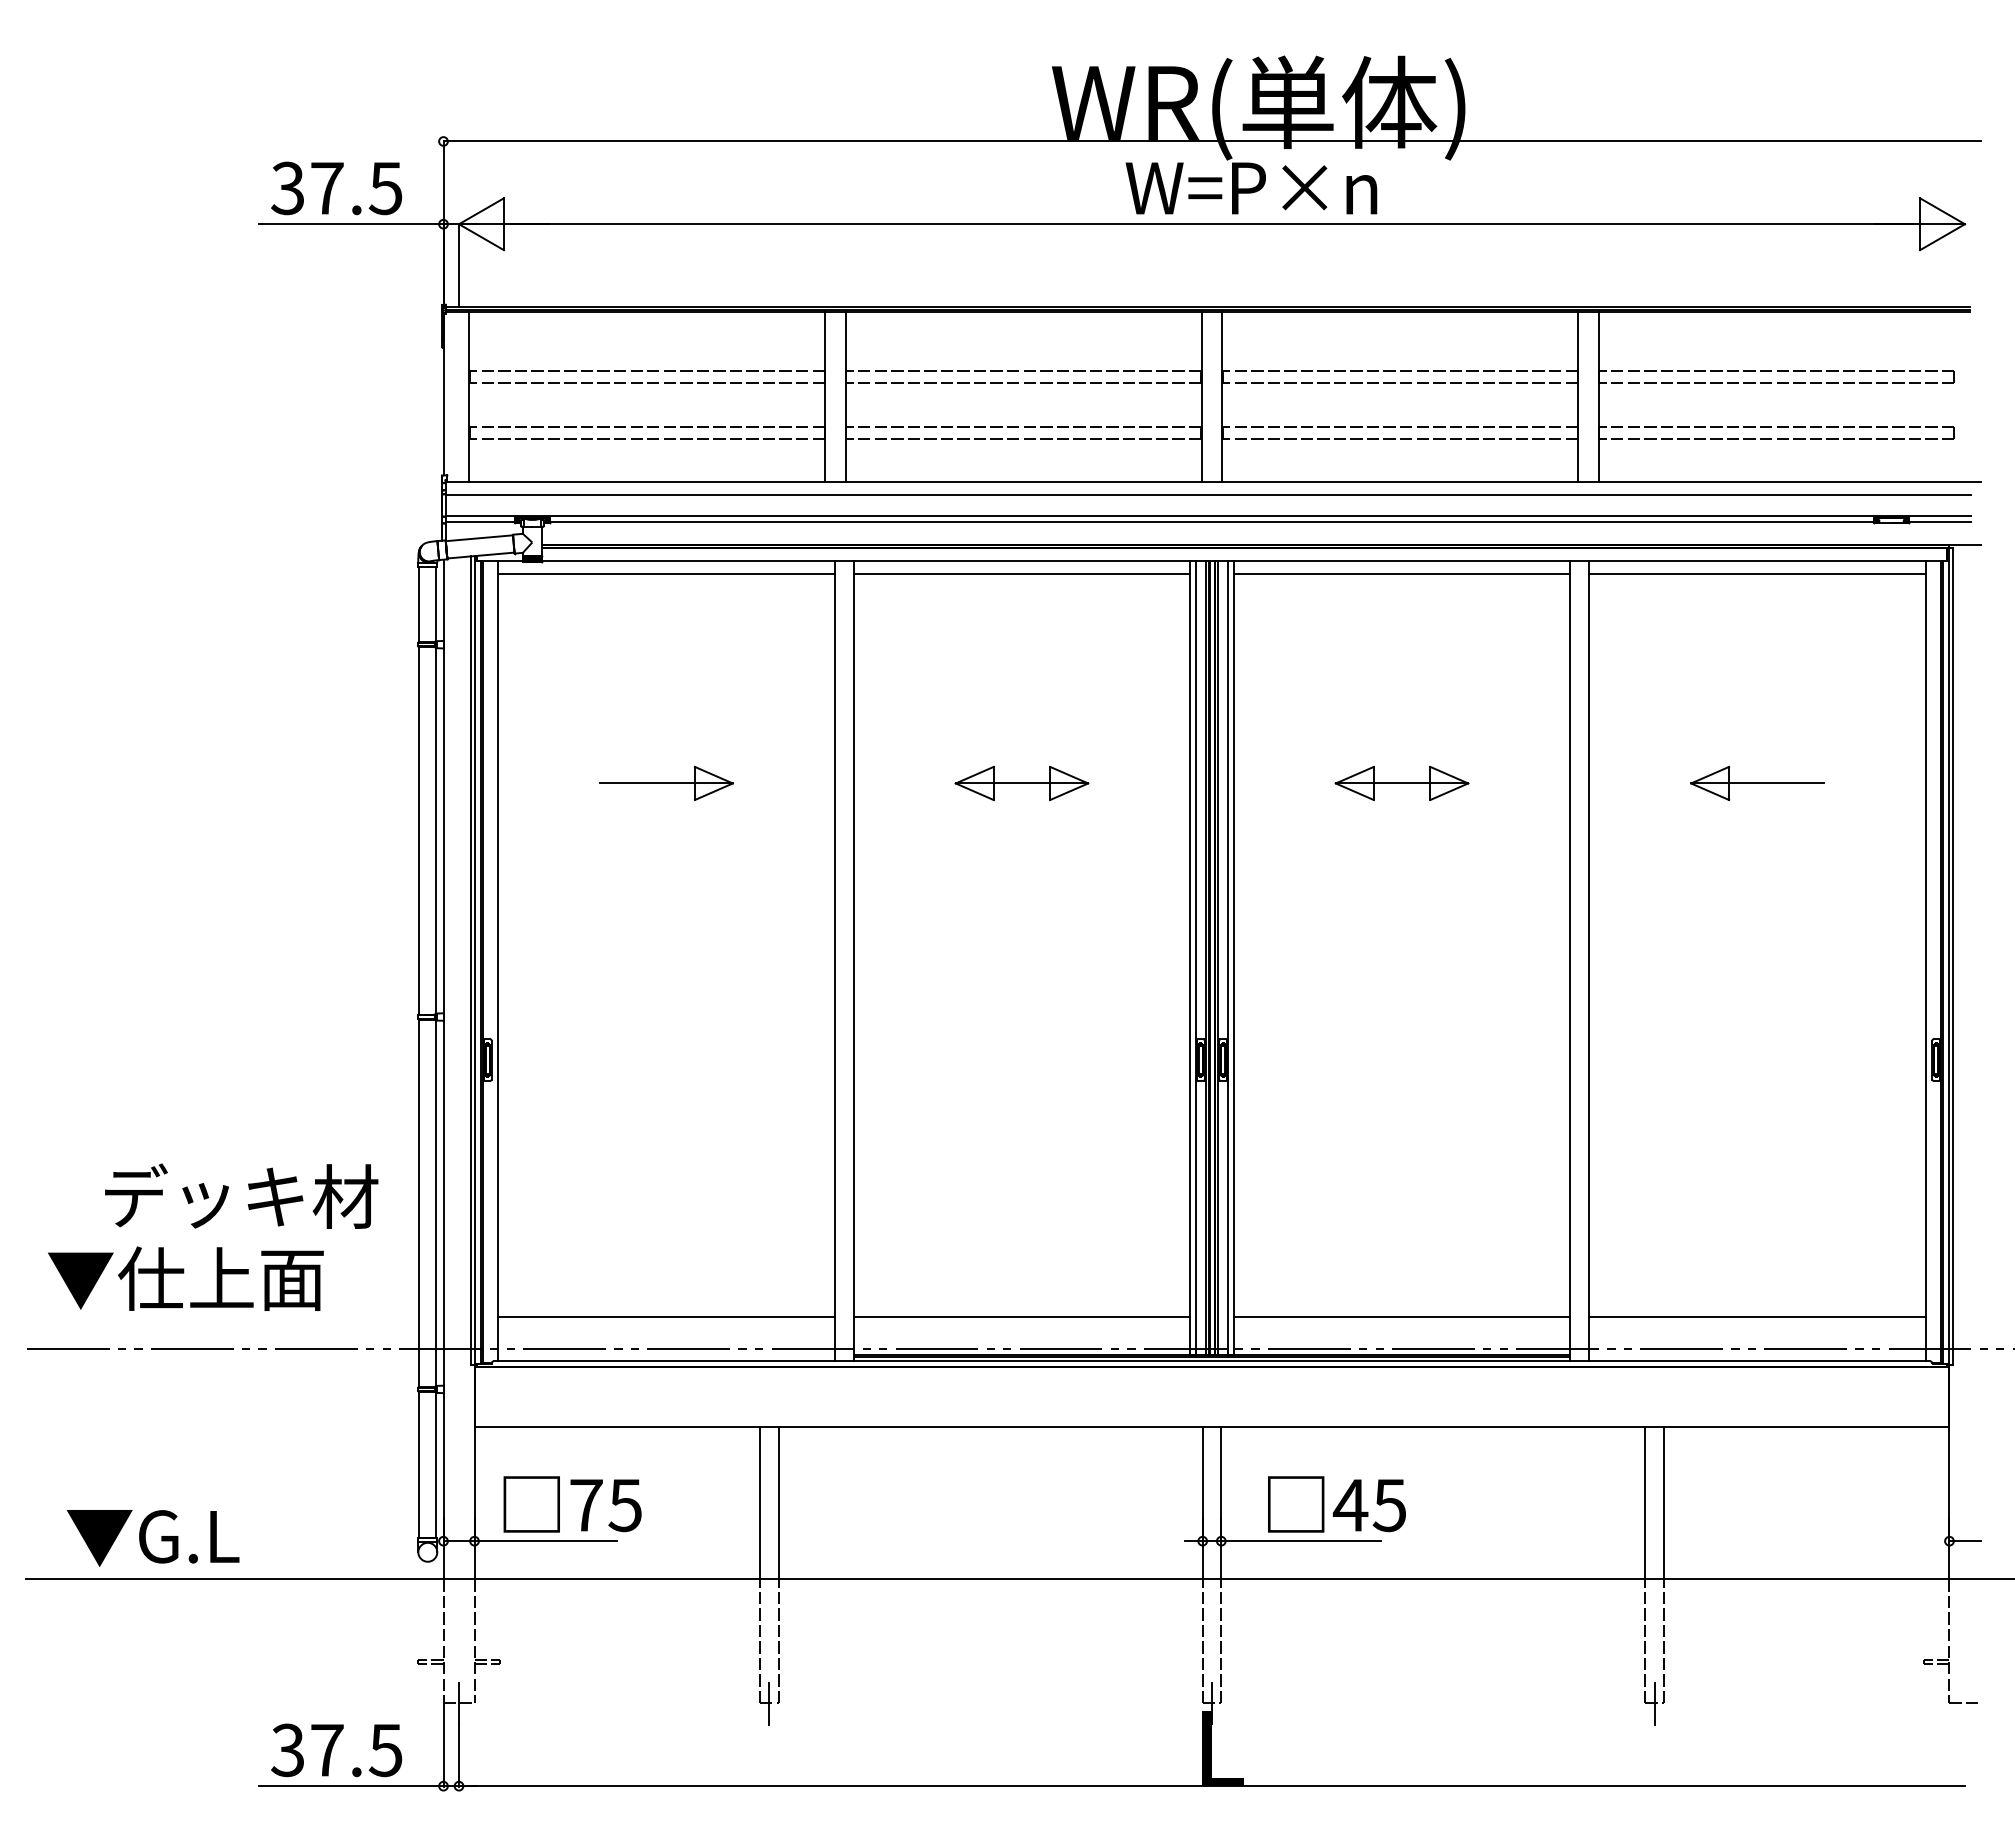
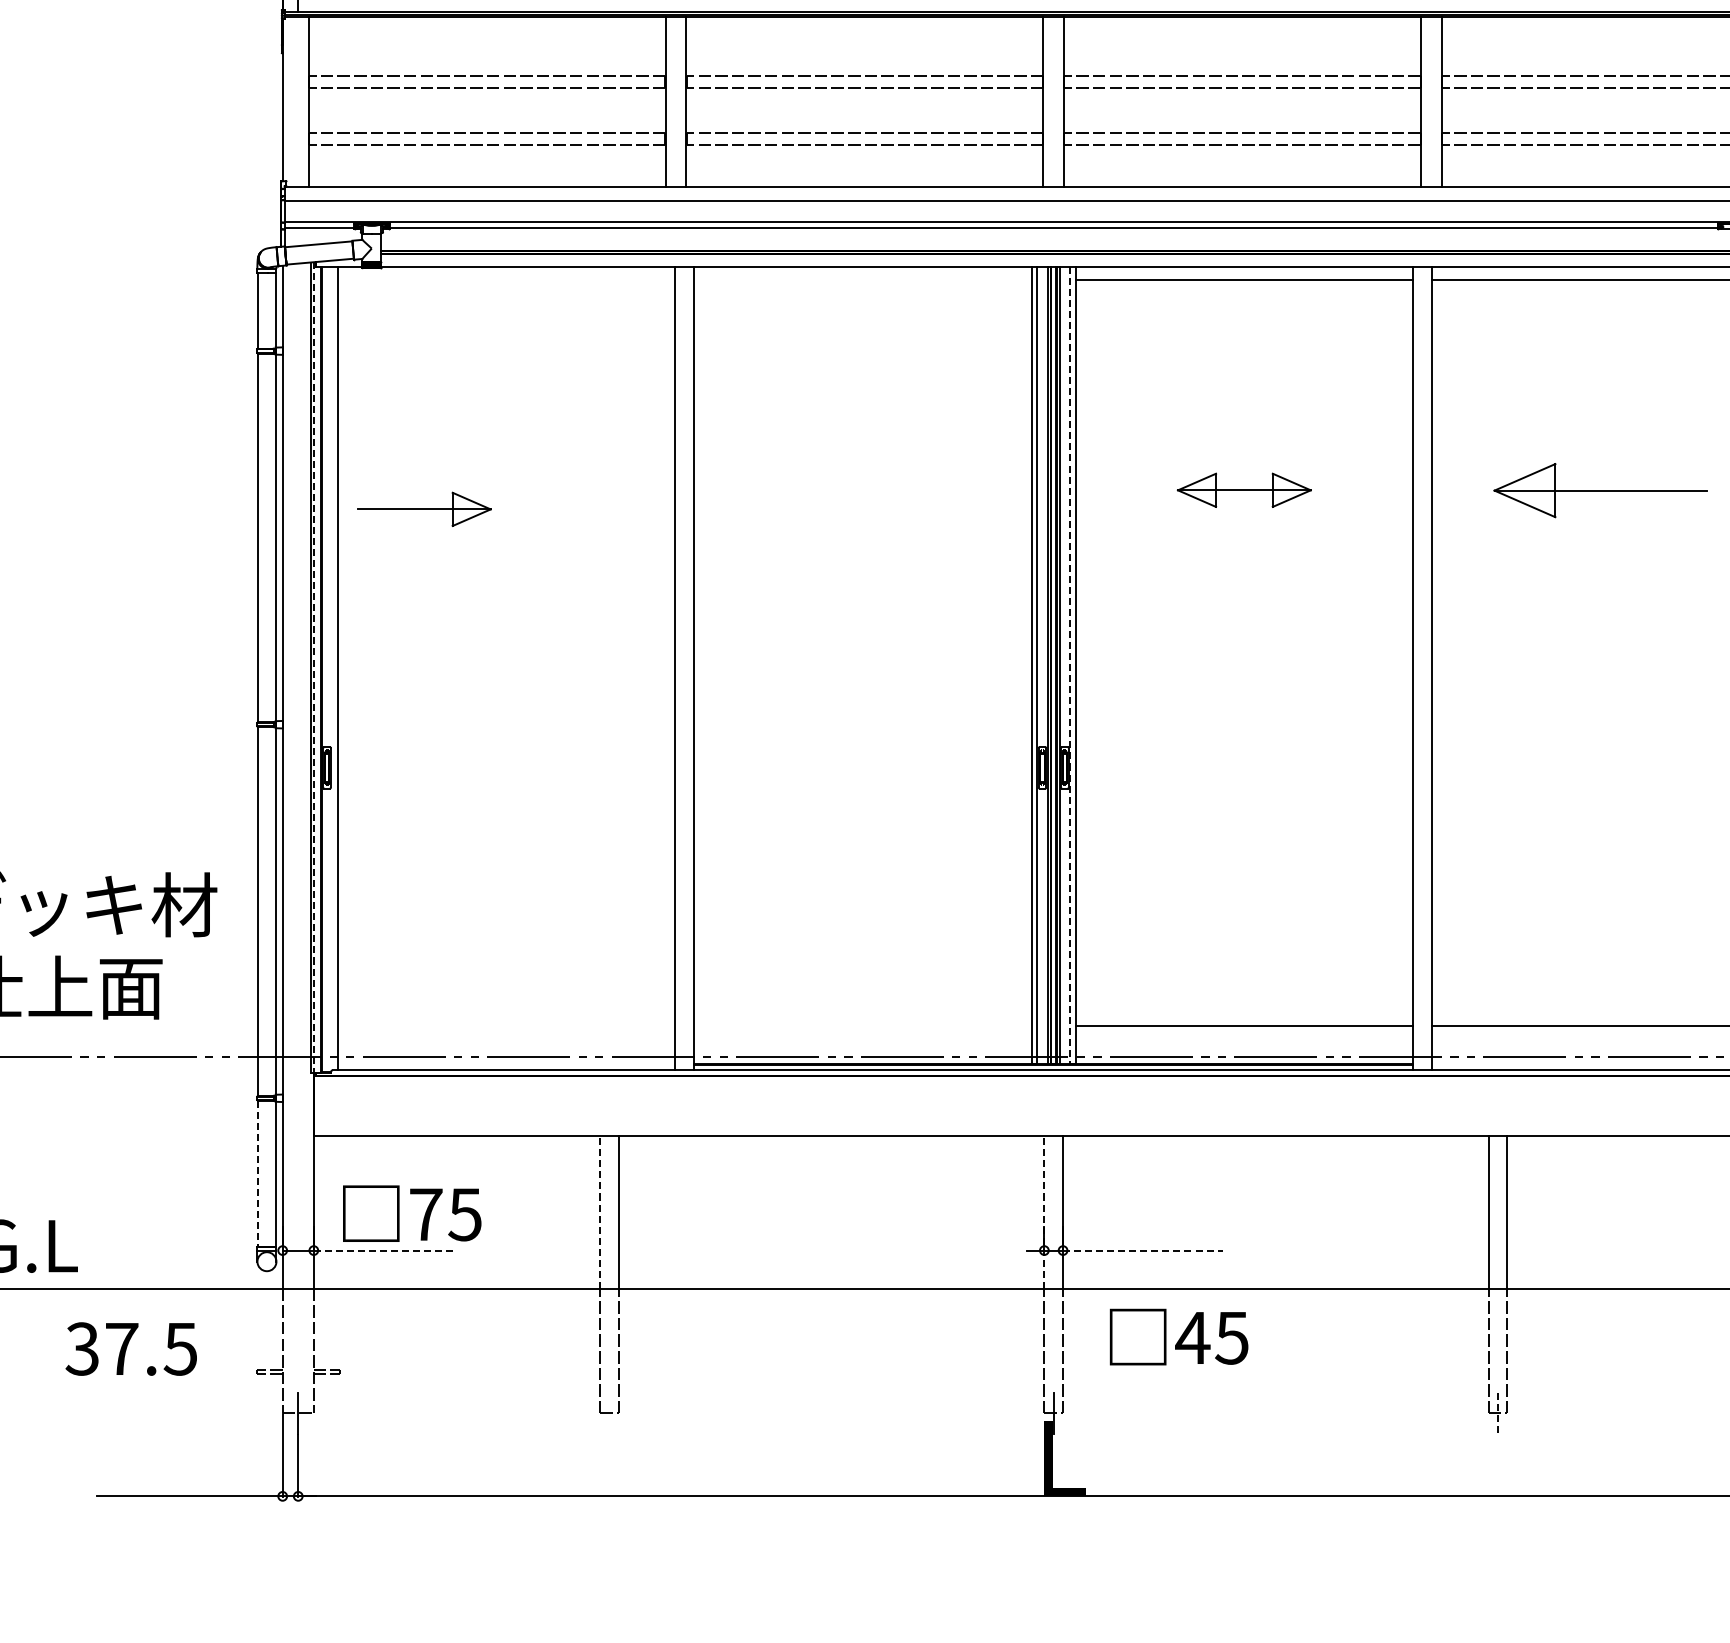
line: (666, 573) -> (506, 279), removed
line: (1021, 573) -> (862, 279), removed
part: (666, 782) -> (424, 508), moved
part: (1757, 782) -> (1601, 489), size x1.6
part: (1021, 783) -> (862, 490), removed
line: (1228, 958) -> (1070, 665), solid -> dashed
line: (475, 960) -> (314, 667), solid -> dashed
line: (666, 1317) -> (506, 1026), removed
line: (1021, 1317) -> (862, 1026), removed
line: (419, 1465) -> (258, 1174), solid -> dashed
line: (760, 1502) -> (600, 1211), solid -> dashed
line: (1202, 1502) -> (1044, 1211), solid -> dashed
text: (1336, 1504) -> (1178, 1337), moved
line: (546, 1541) -> (386, 1250), solid -> dashed
line: (1301, 1541) -> (1143, 1250), solid -> dashed
line: (769, 1703) -> (609, 1413), removed
line: (1654, 1703) -> (1497, 1413), solid -> dashed
text: (336, 1750) -> (131, 1349), moved

